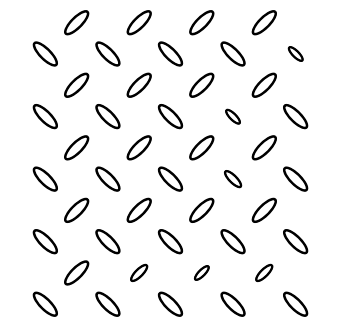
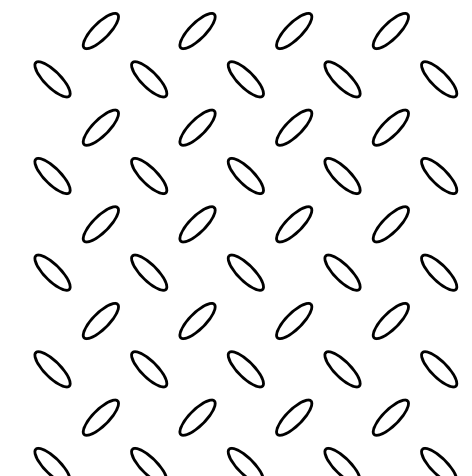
part: (295, 53) -> (438, 78), size x1.67
part: (232, 116) -> (341, 175), size x1.67
part: (232, 178) -> (341, 271), size x1.43
part: (138, 272) -> (196, 416), size x1.43
part: (201, 272) -> (293, 416), size x1.67
part: (263, 272) -> (389, 416), size x1.43

